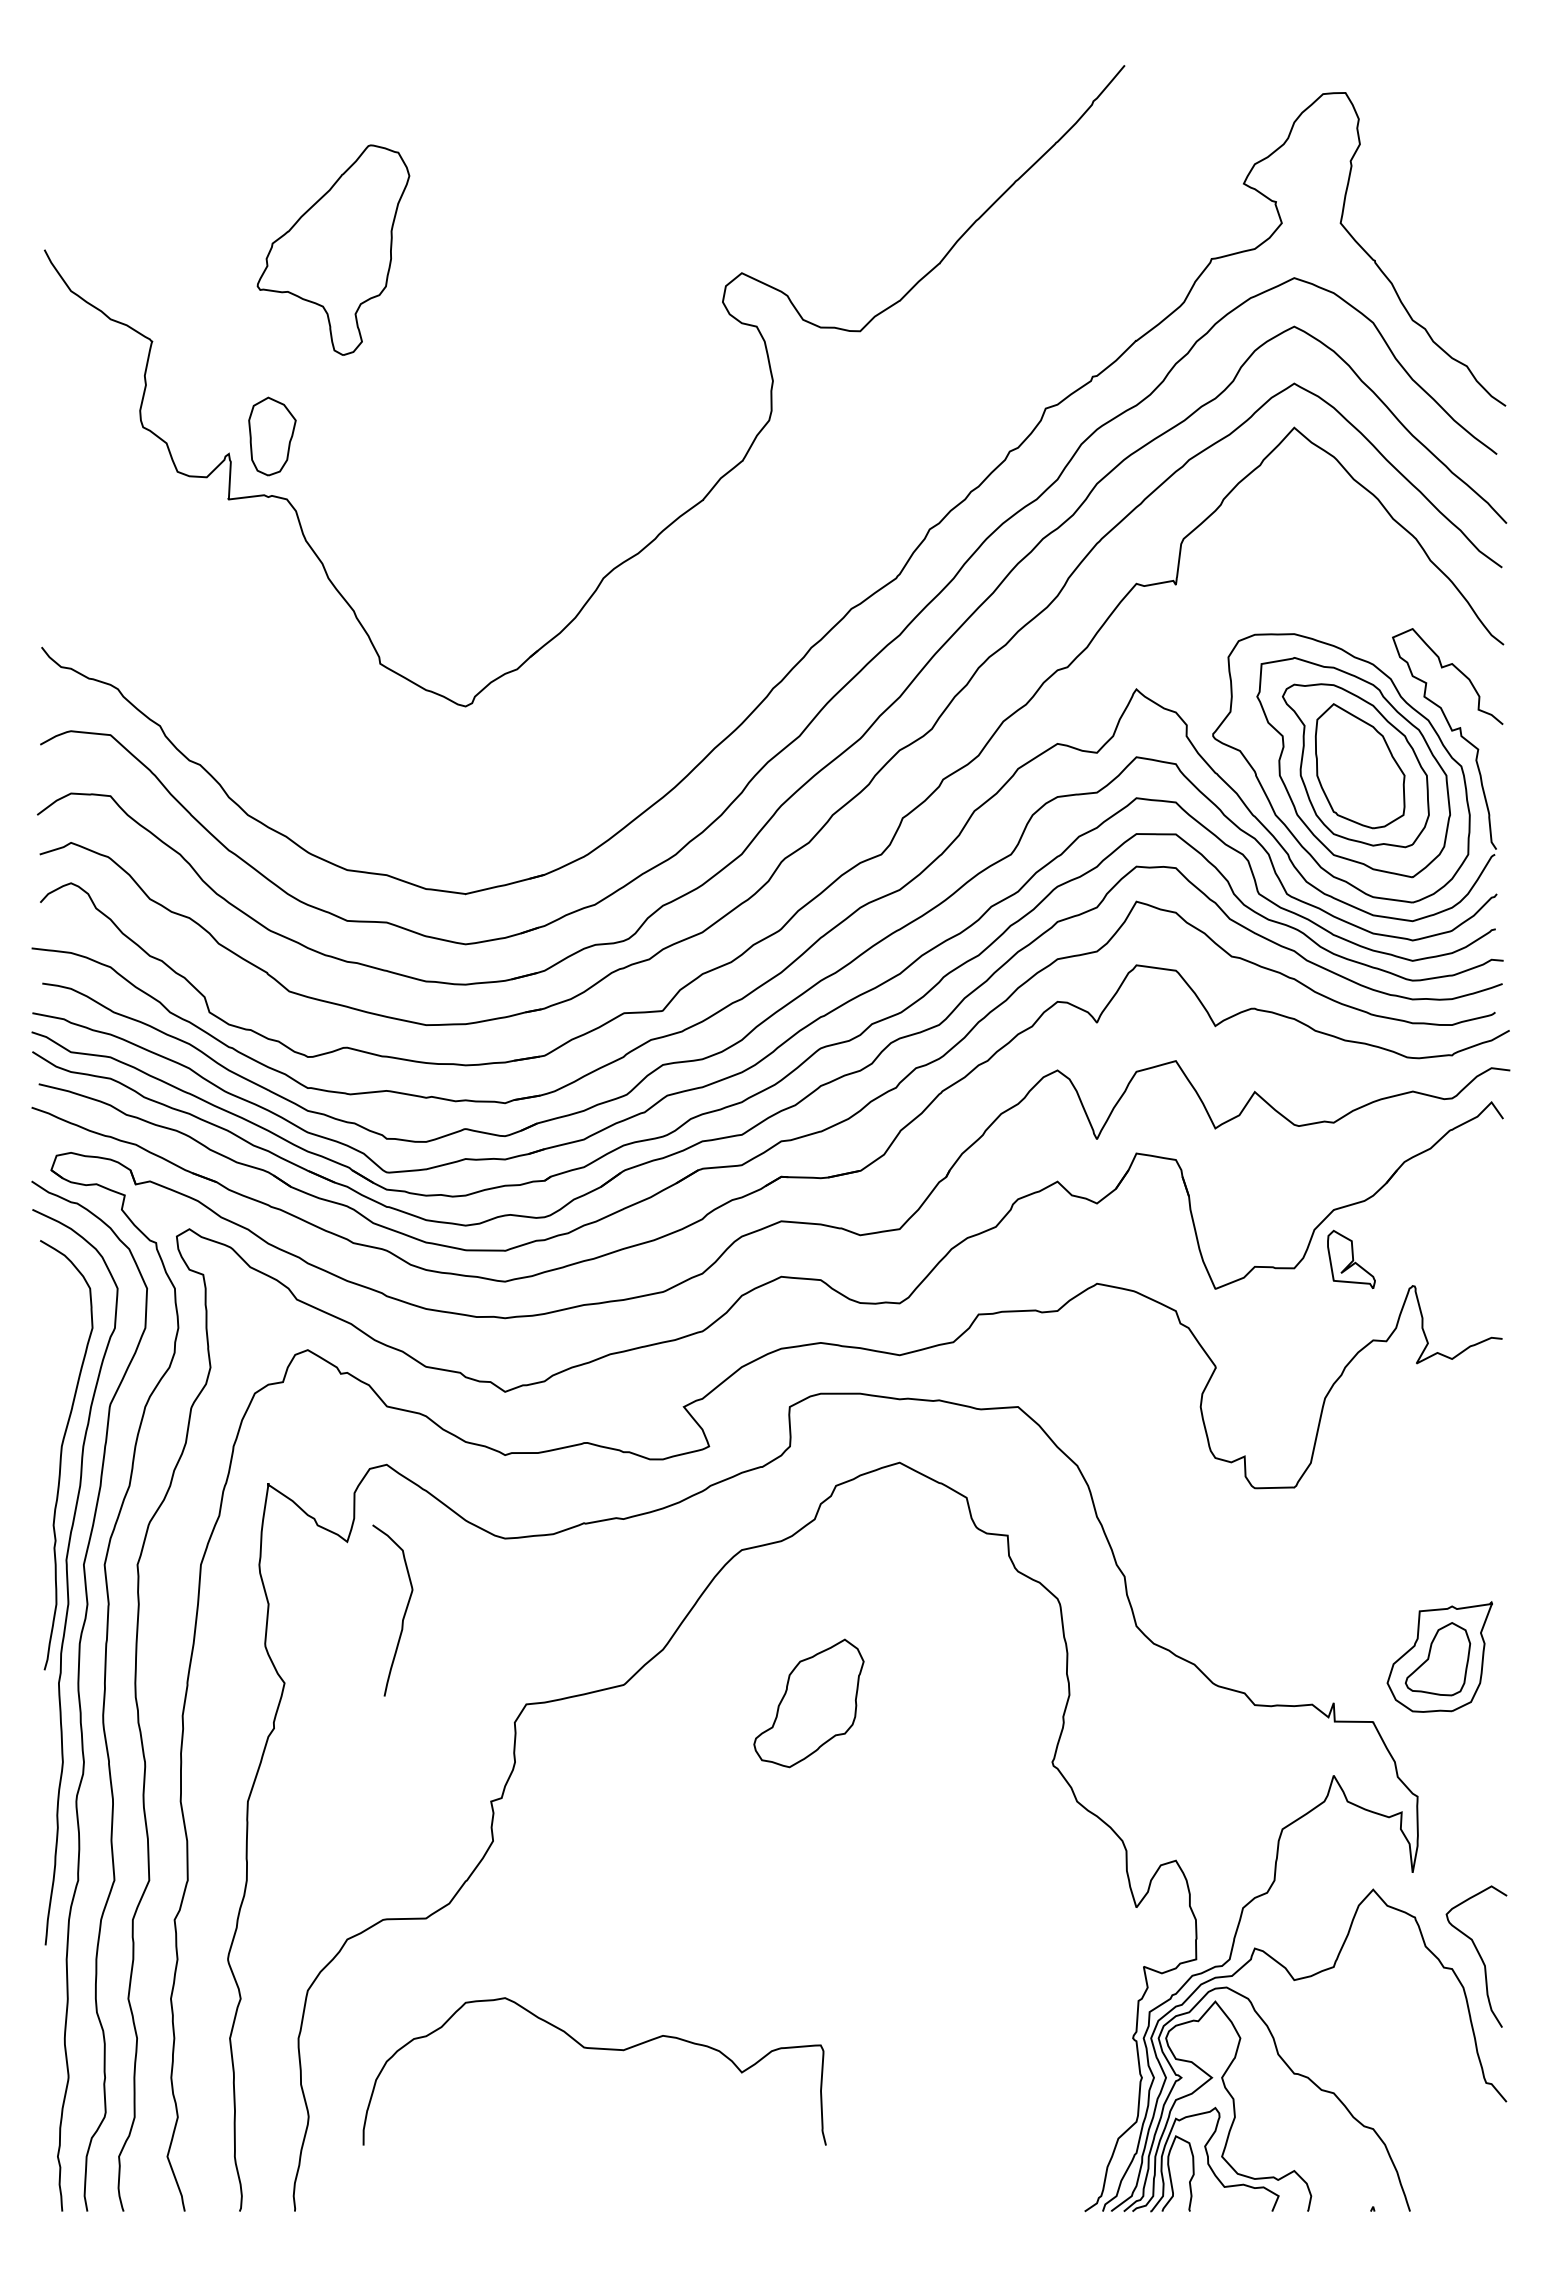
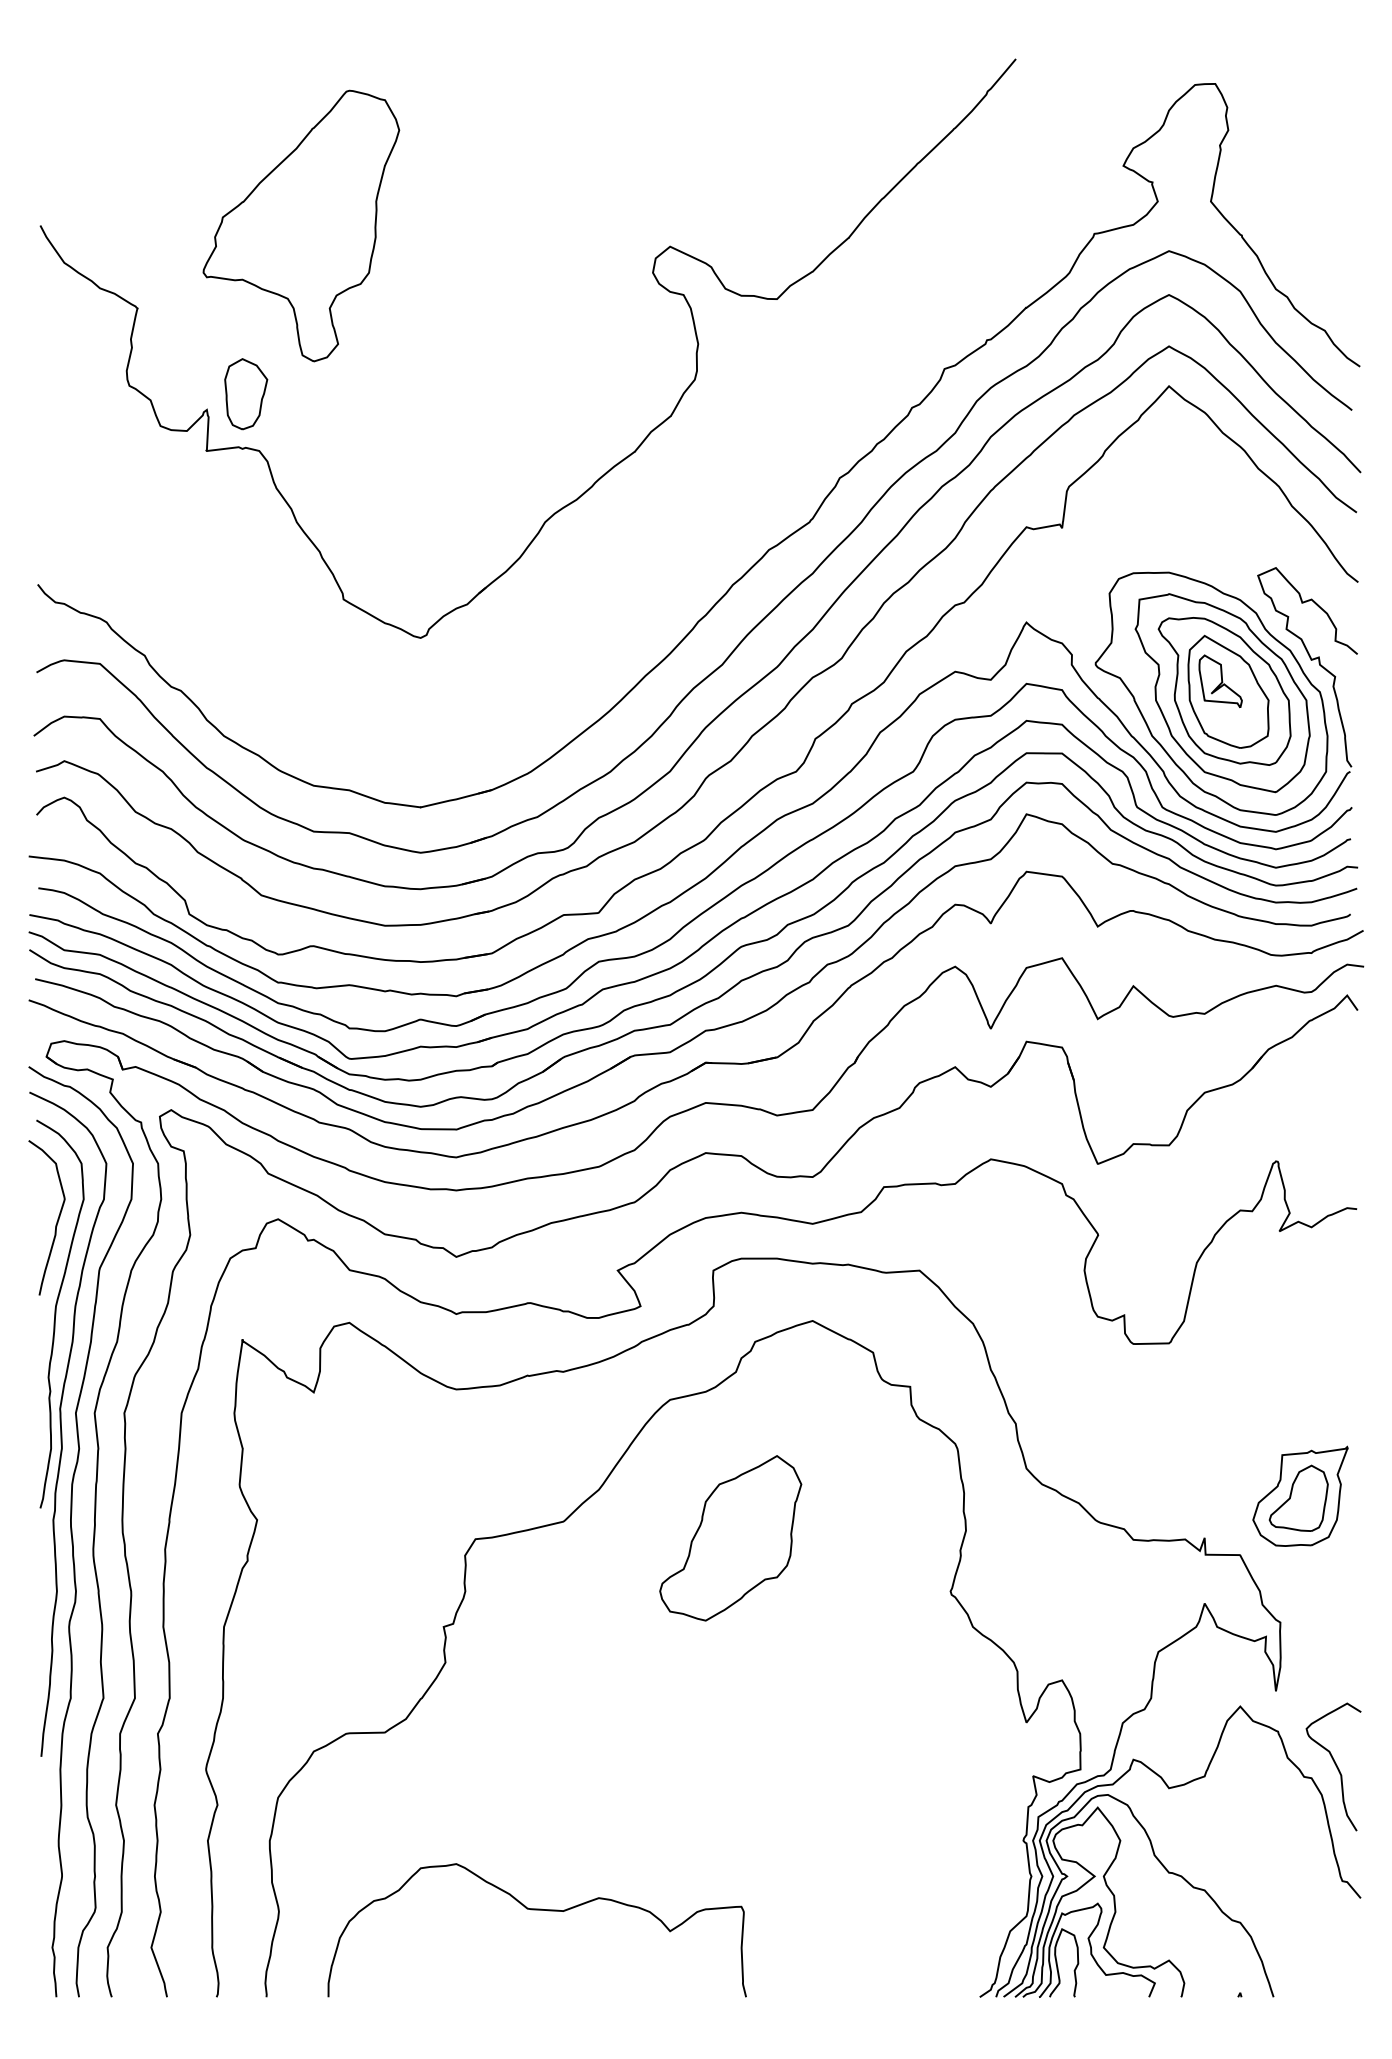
part: (333, 249) -> (301, 225), size x1.43
part: (1351, 1258) -> (1220, 680), moved
curve: (403, 1614) -> (56, 1221), moved
part: (808, 1703) -> (730, 1538), size x1.43
curve: (594, 2049) -> (537, 1910), moved

